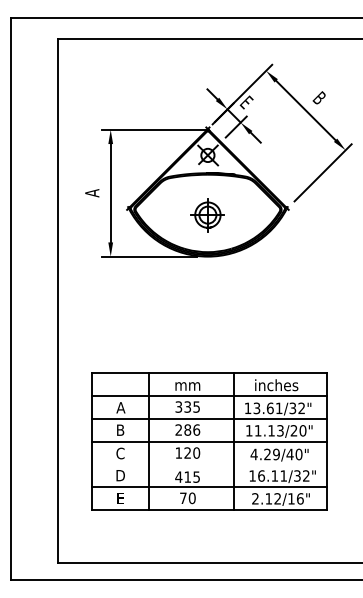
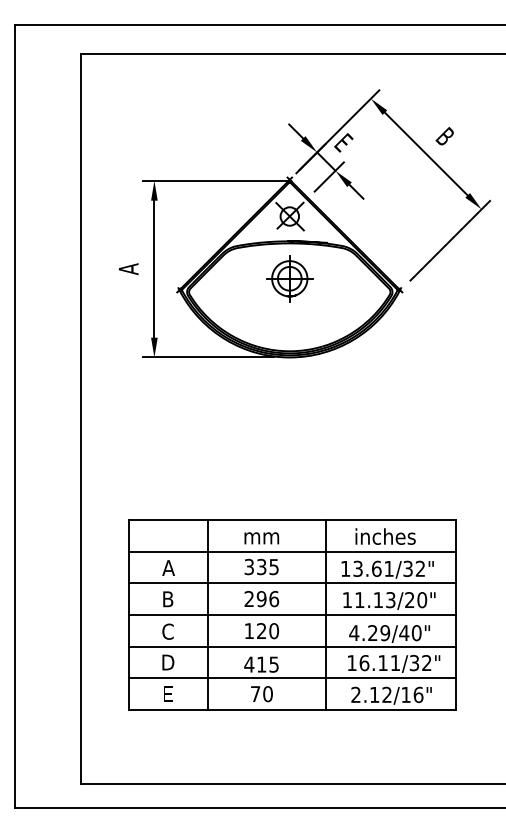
part: (207, 215) -> (289, 279), moved
text: (187, 429) -> (261, 598), 286 -> 296
line: (209, 464) -> (292, 647), added

